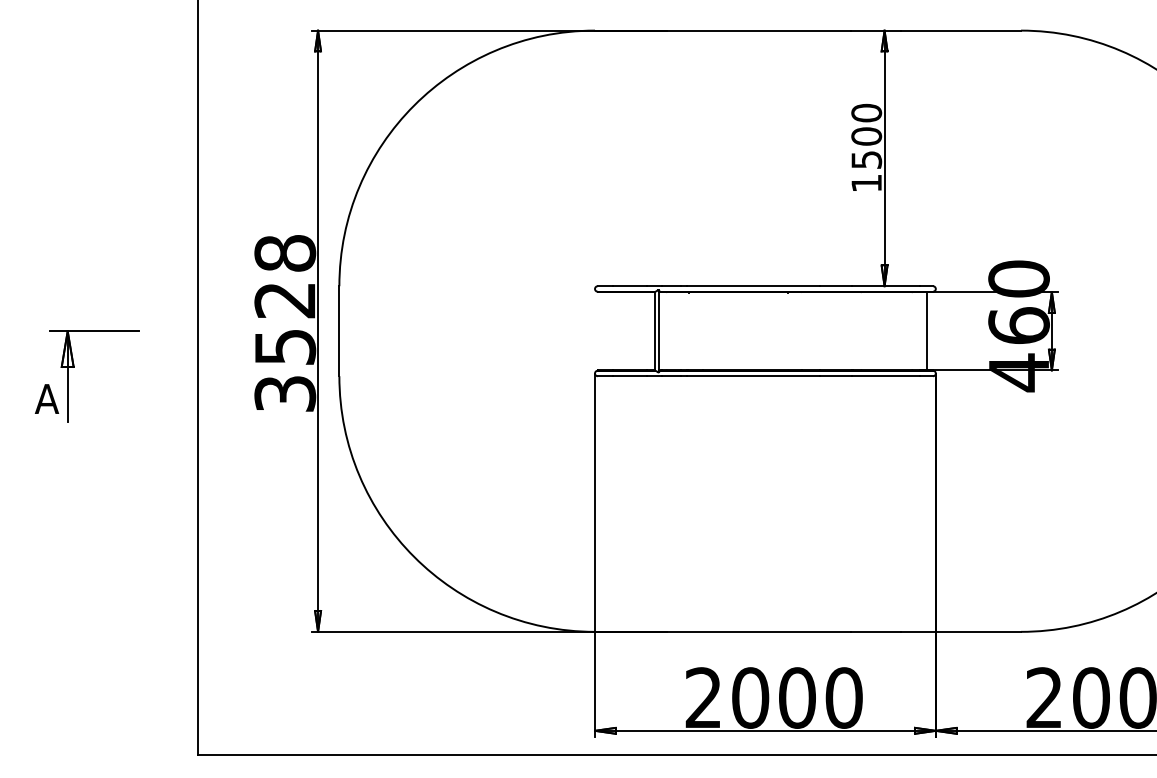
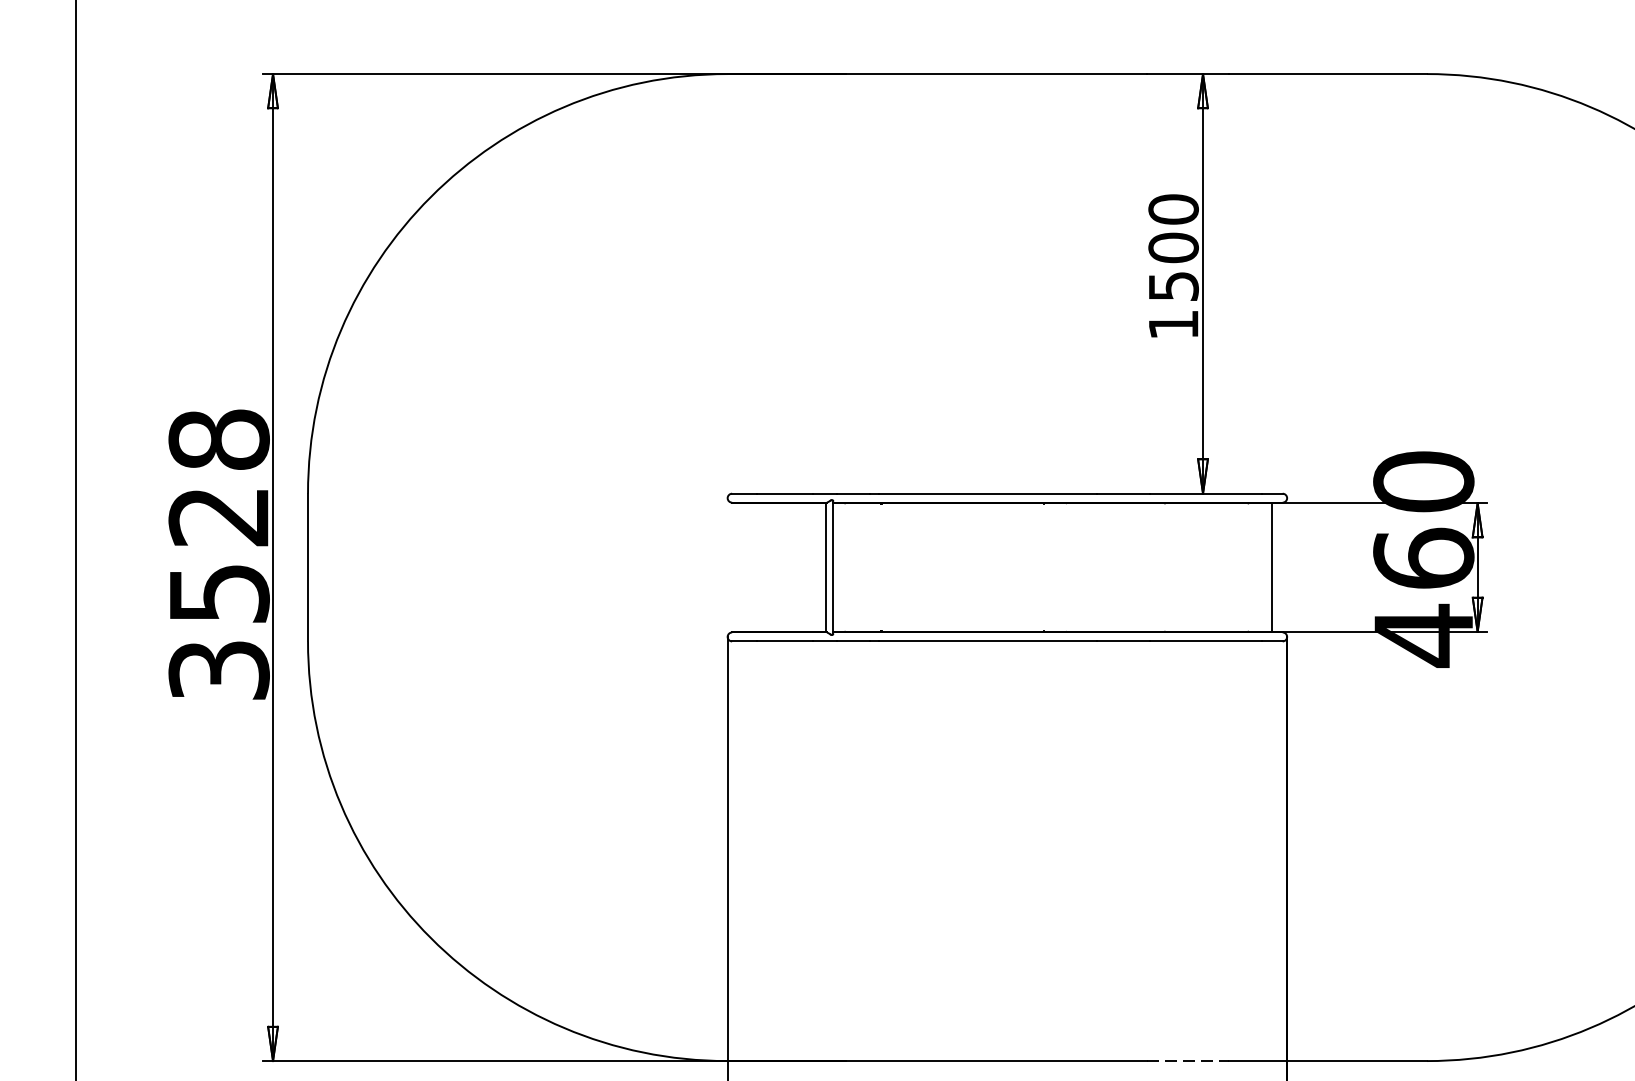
line: (876, 631) -> (1189, 1060), solid -> dashed

